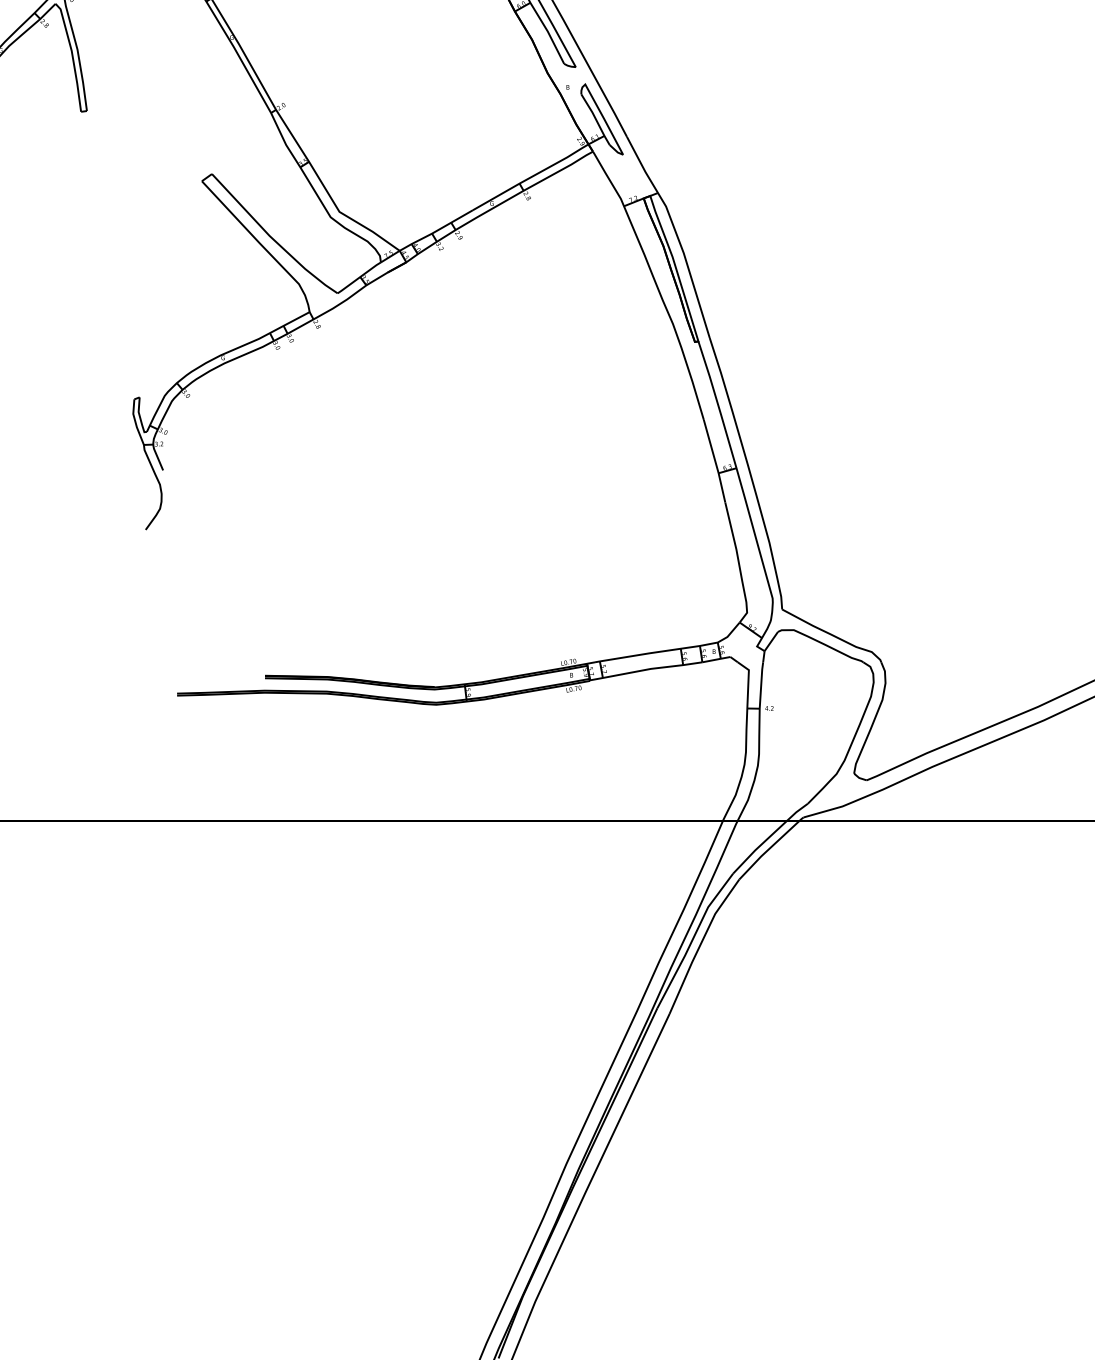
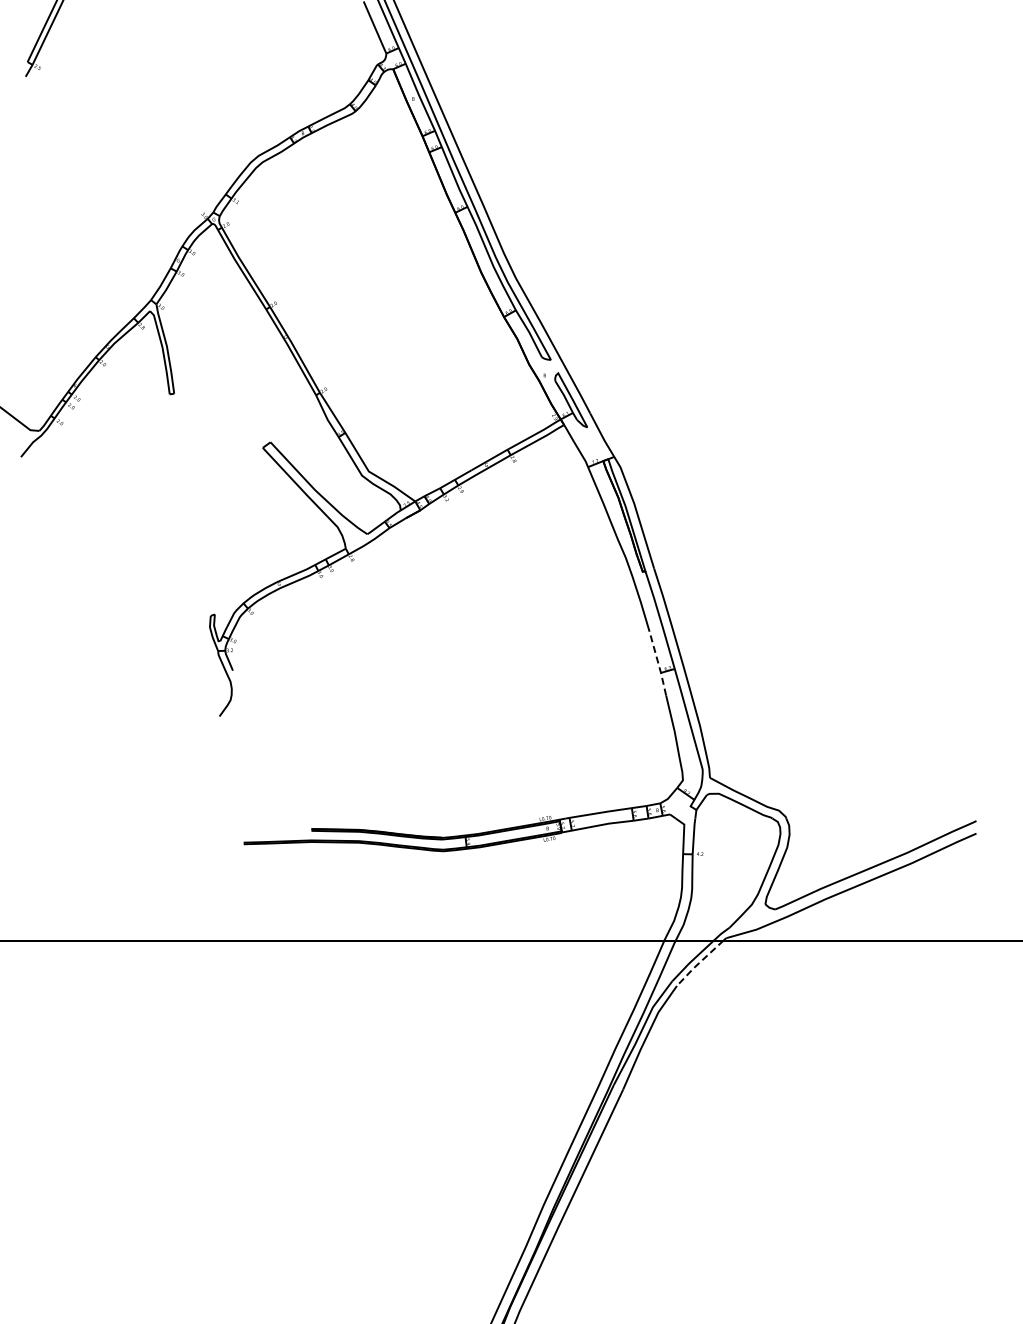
line: (715, 462) -> (658, 664), solid -> dashed
line: (767, 850) -> (698, 963), solid -> dashed

